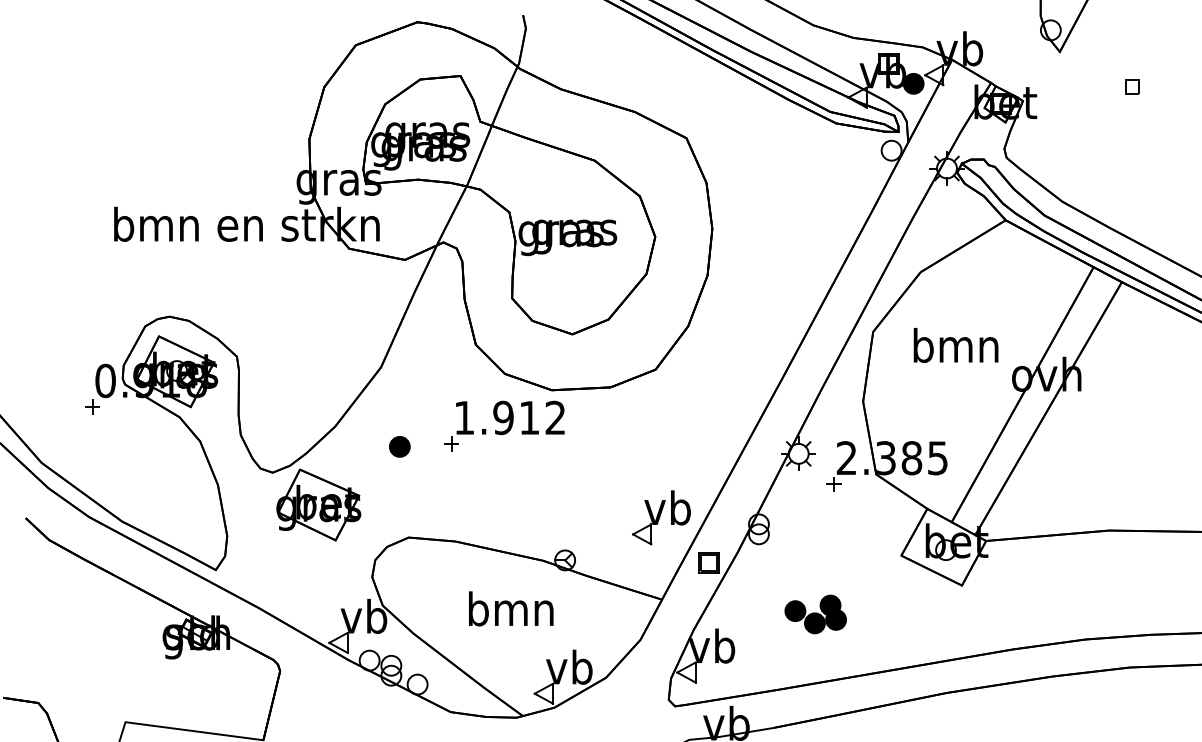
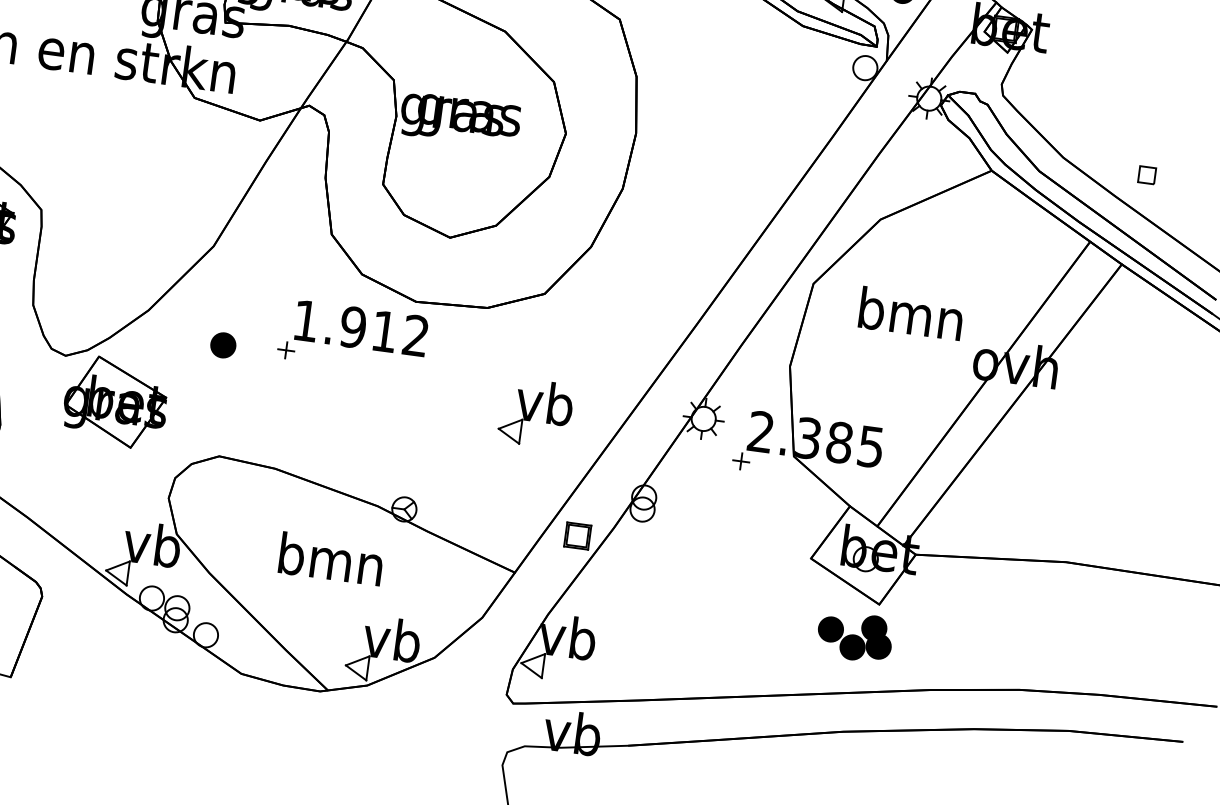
part: (1132, 86) -> (1147, 174), moved
part: (661, 517) -> (535, 412), moved
part: (815, 614) -> (854, 636), moved

